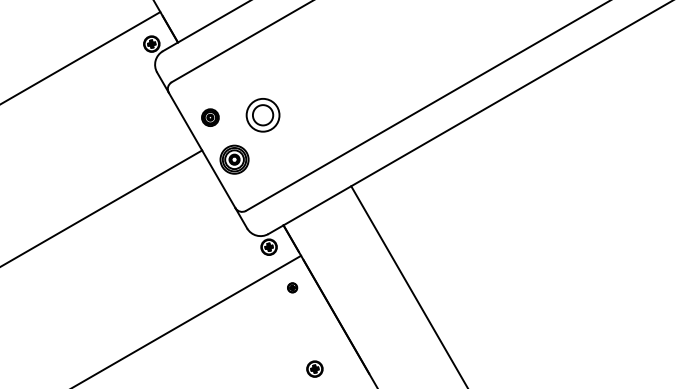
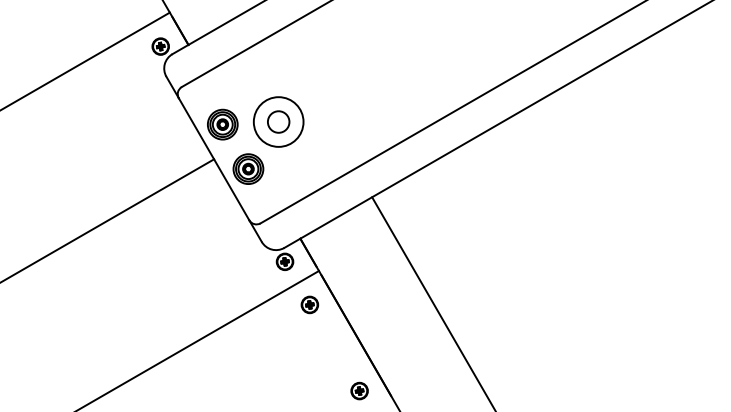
circle: (262, 114) -> (278, 121), size x1.43
part: (210, 117) -> (222, 124), size x1.67
part: (292, 287) -> (309, 304), size x1.67
part: (314, 368) -> (359, 390), moved

